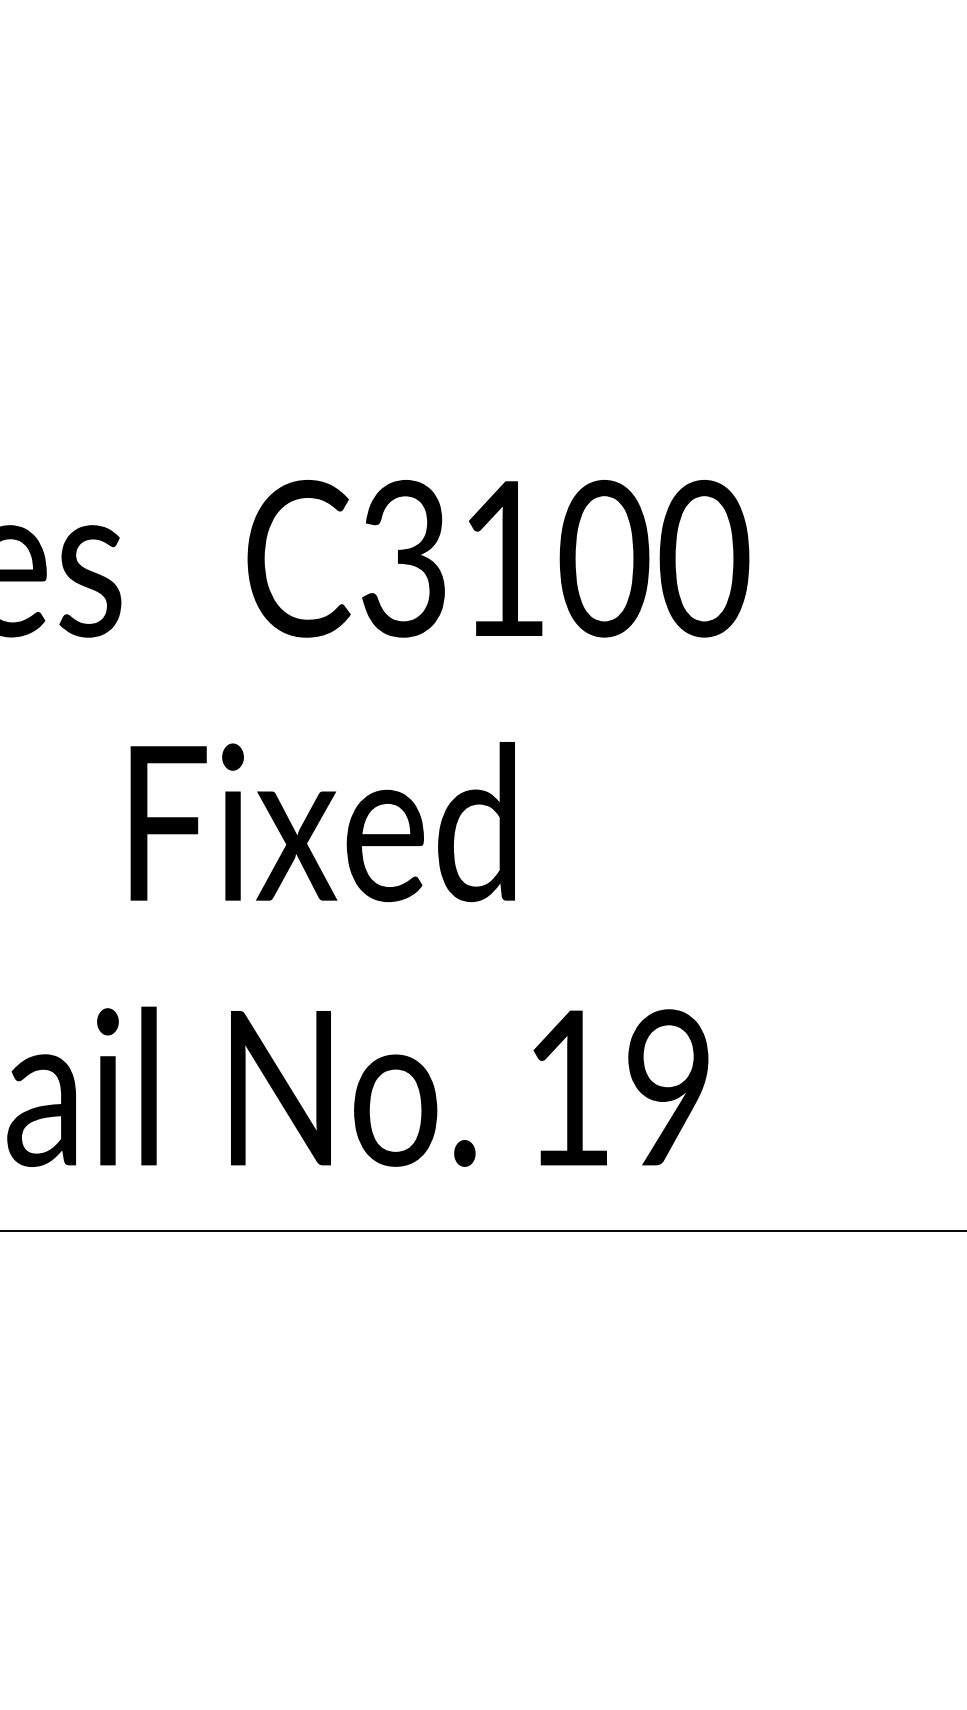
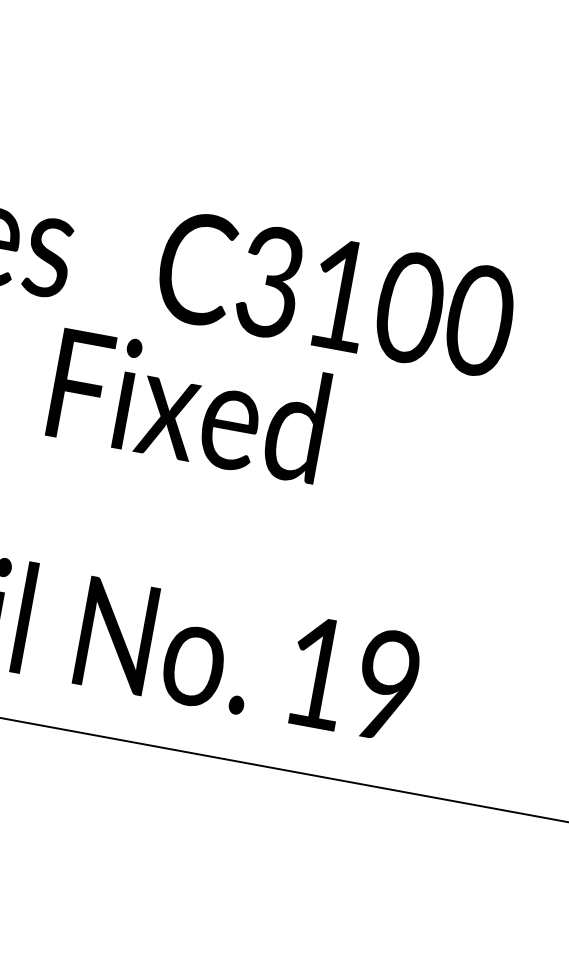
text: (322, 822) -> (188, 405), moved

